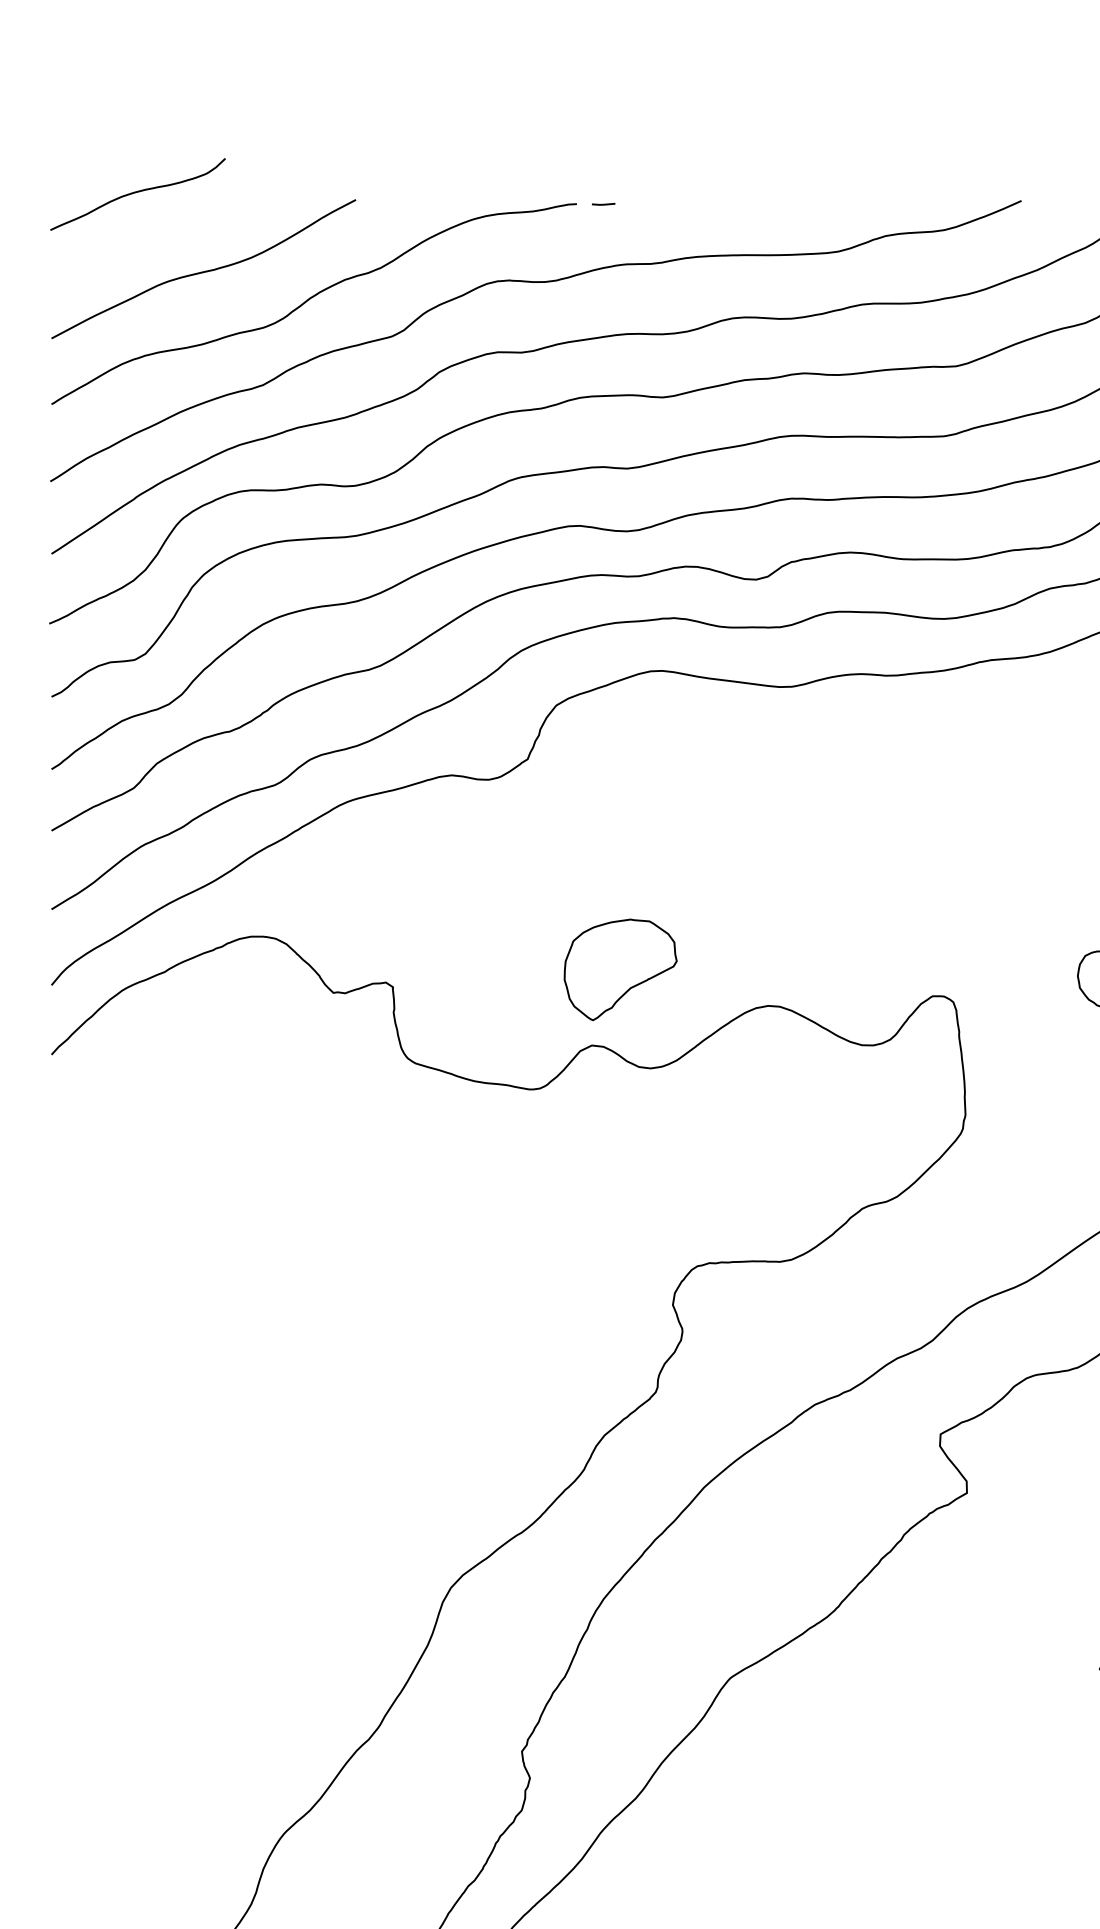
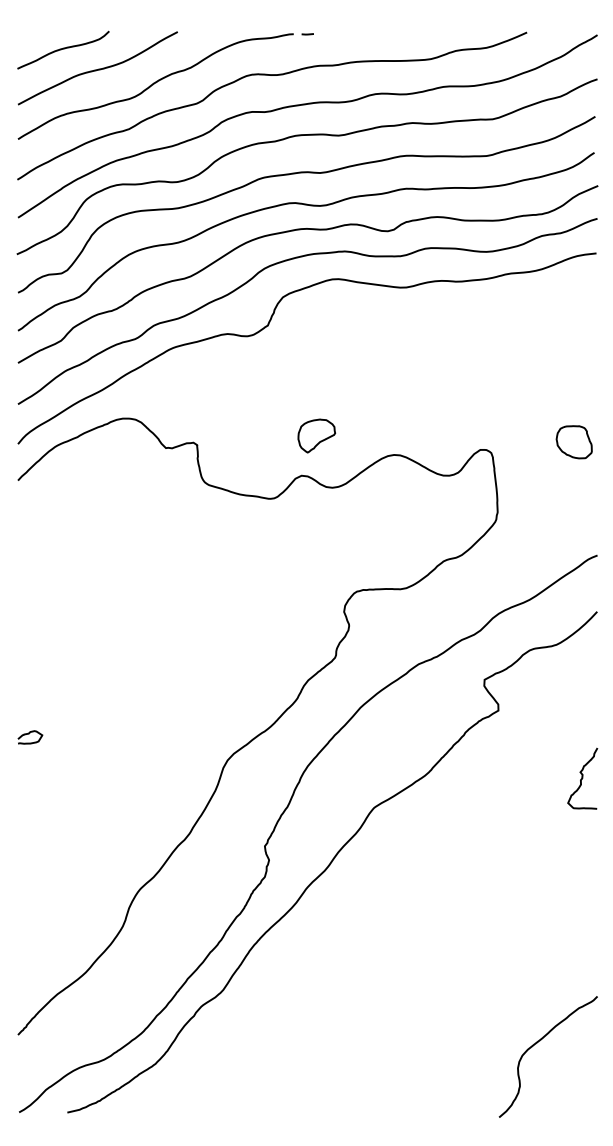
curve: (138, 193) -> (63, 49), moved
part: (620, 968) -> (316, 435), size x0.62
curve: (73, 1538) -> (29, 734), added

